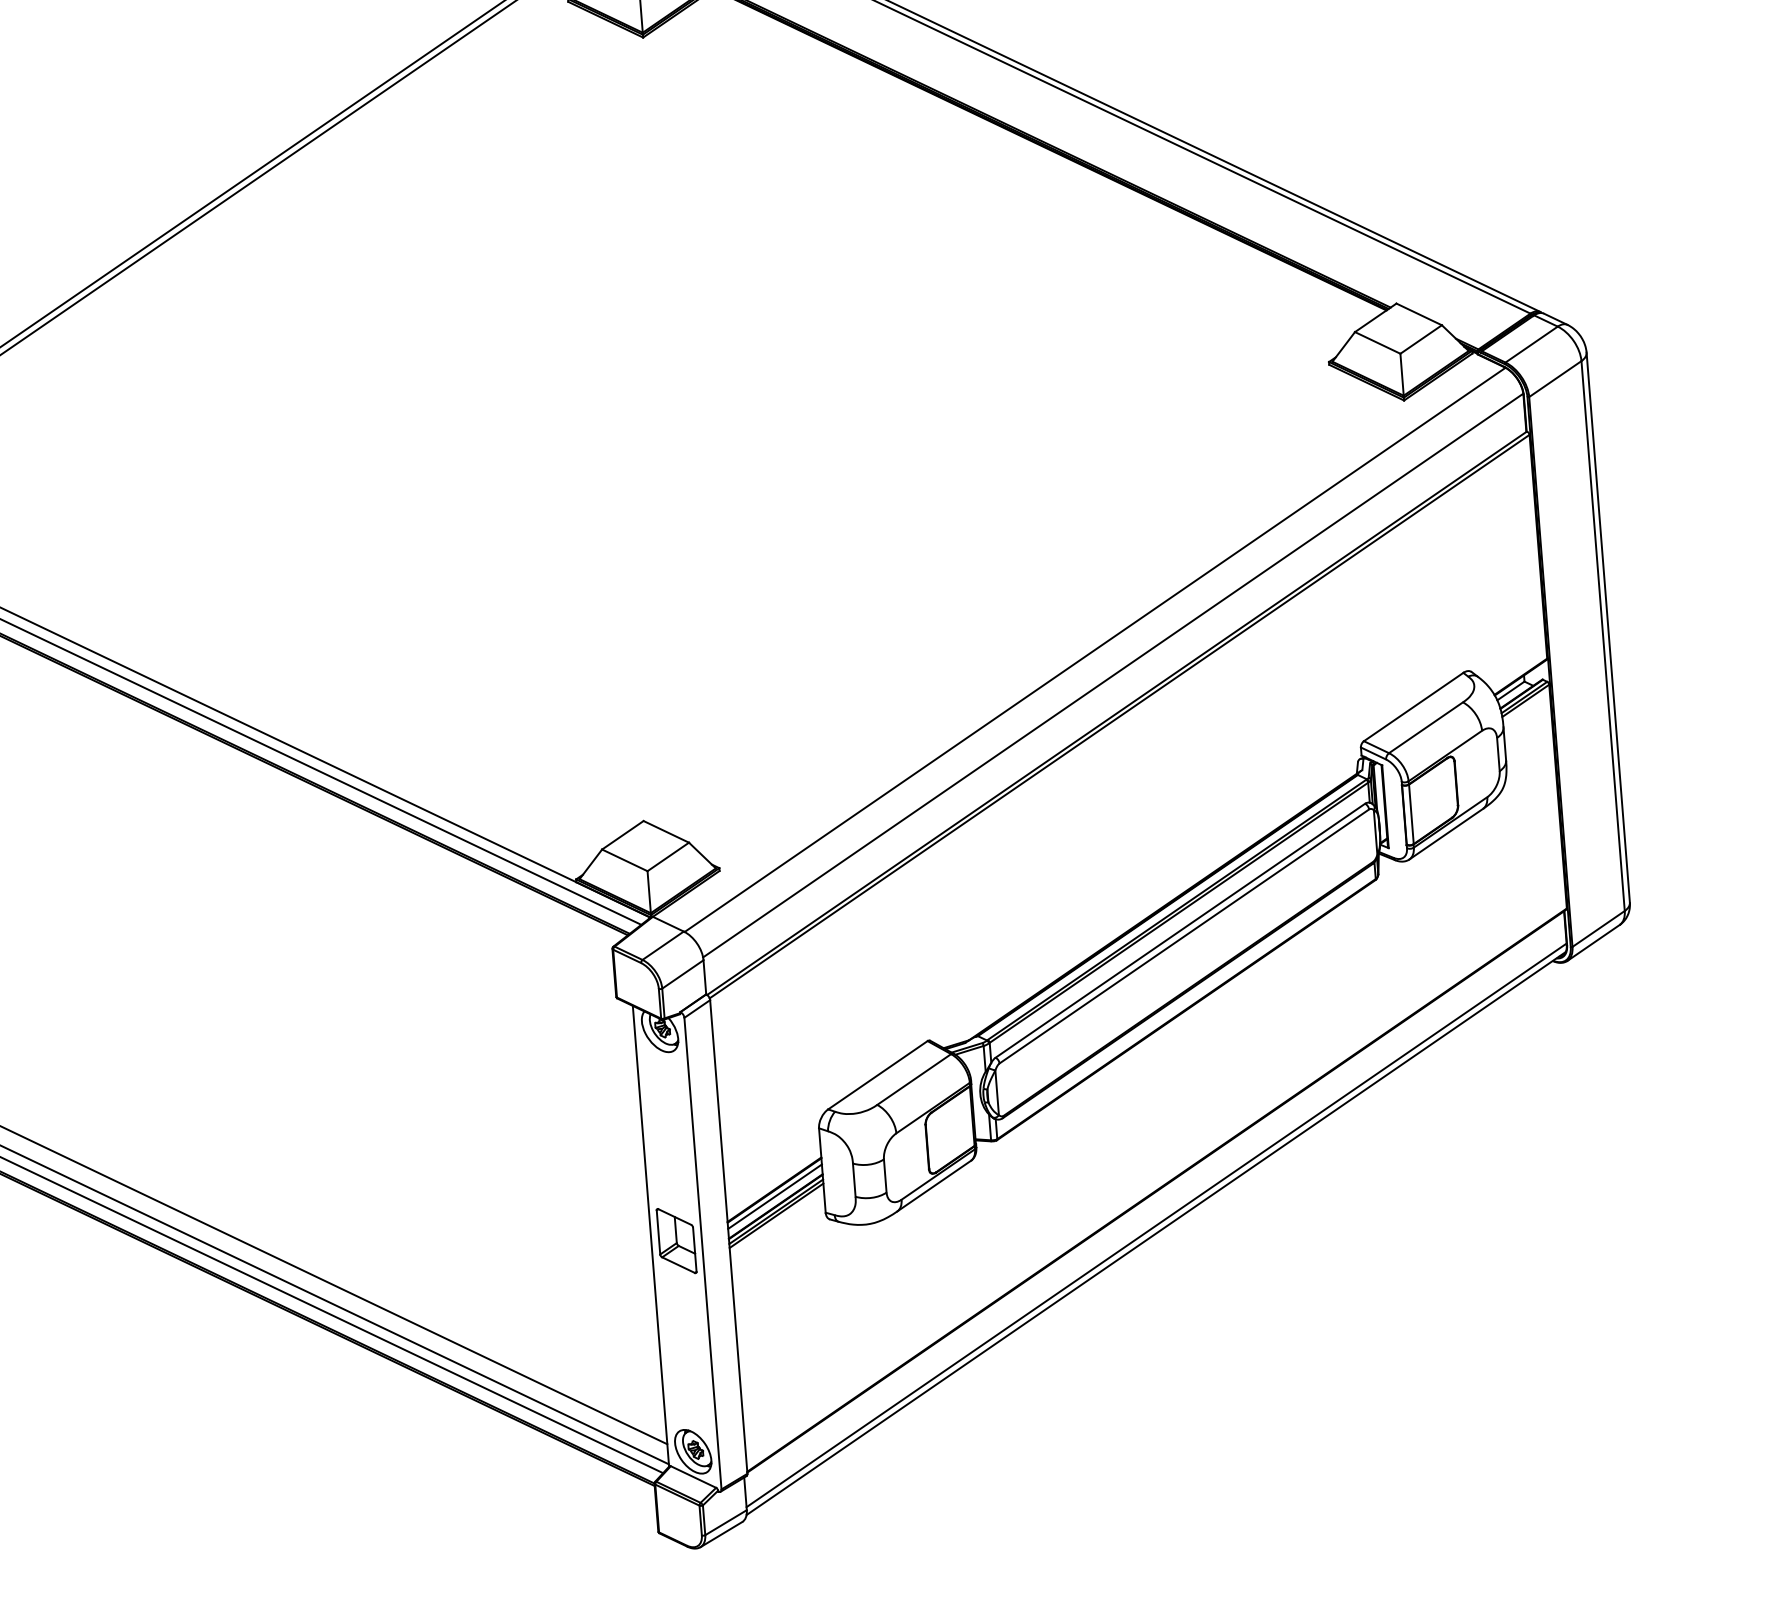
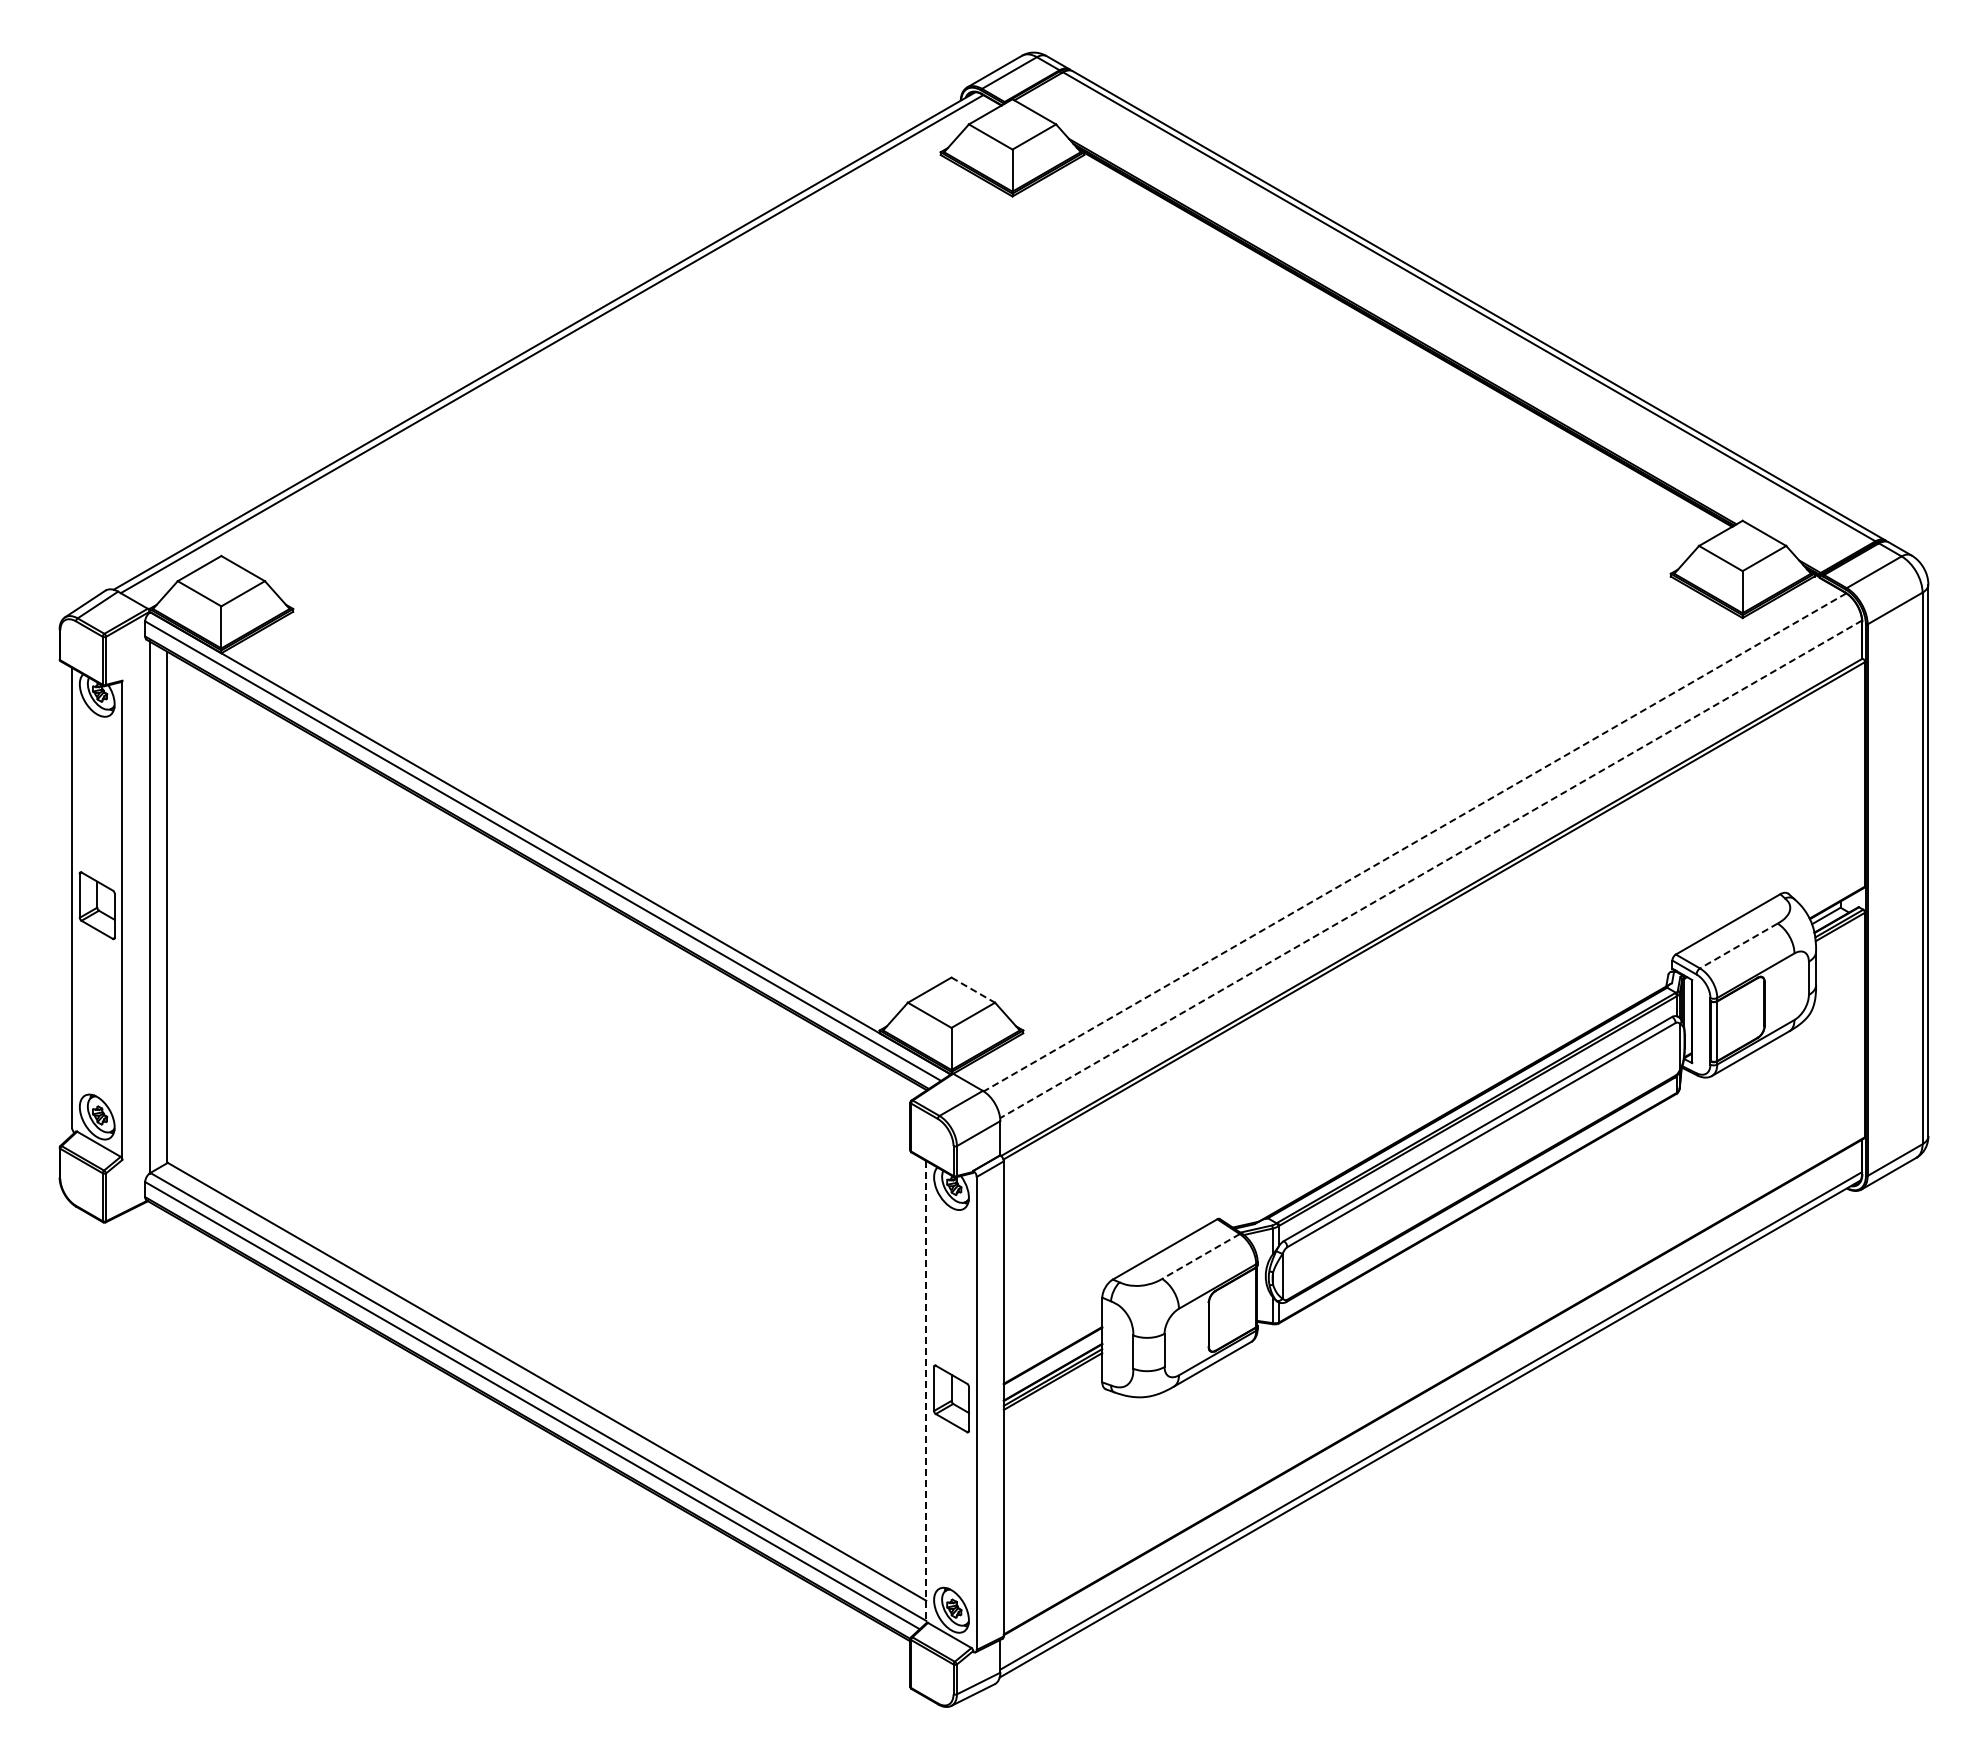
line: (1094, 650) -> (1414, 842), solid -> dashed
line: (1113, 675) -> (1431, 869), solid -> dashed
line: (1425, 728) -> (1738, 946), solid -> dashed
line: (666, 832) -> (973, 990), solid -> dashed
line: (914, 1079) -> (1201, 1256), solid -> dashed
line: (774, 1195) -> (1052, 1361), removed
line: (651, 1236) -> (926, 1392), solid -> dashed

